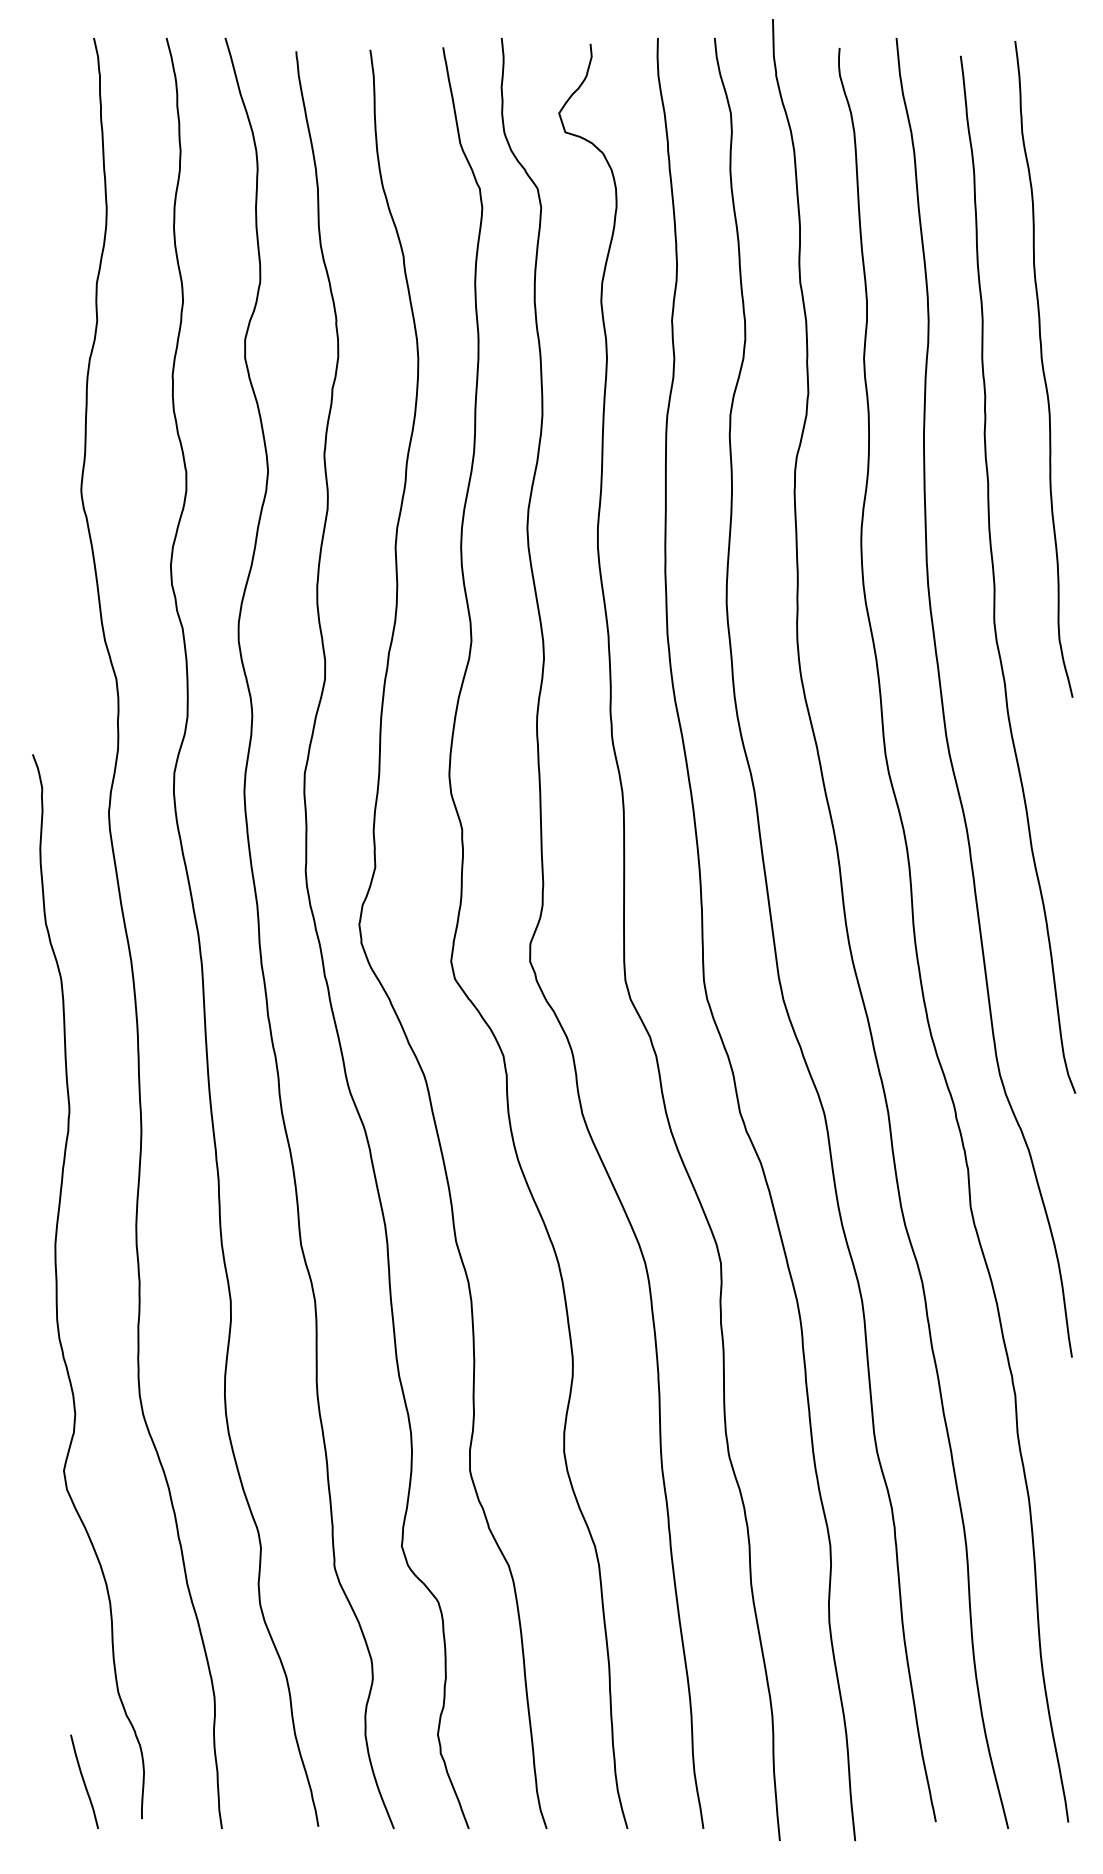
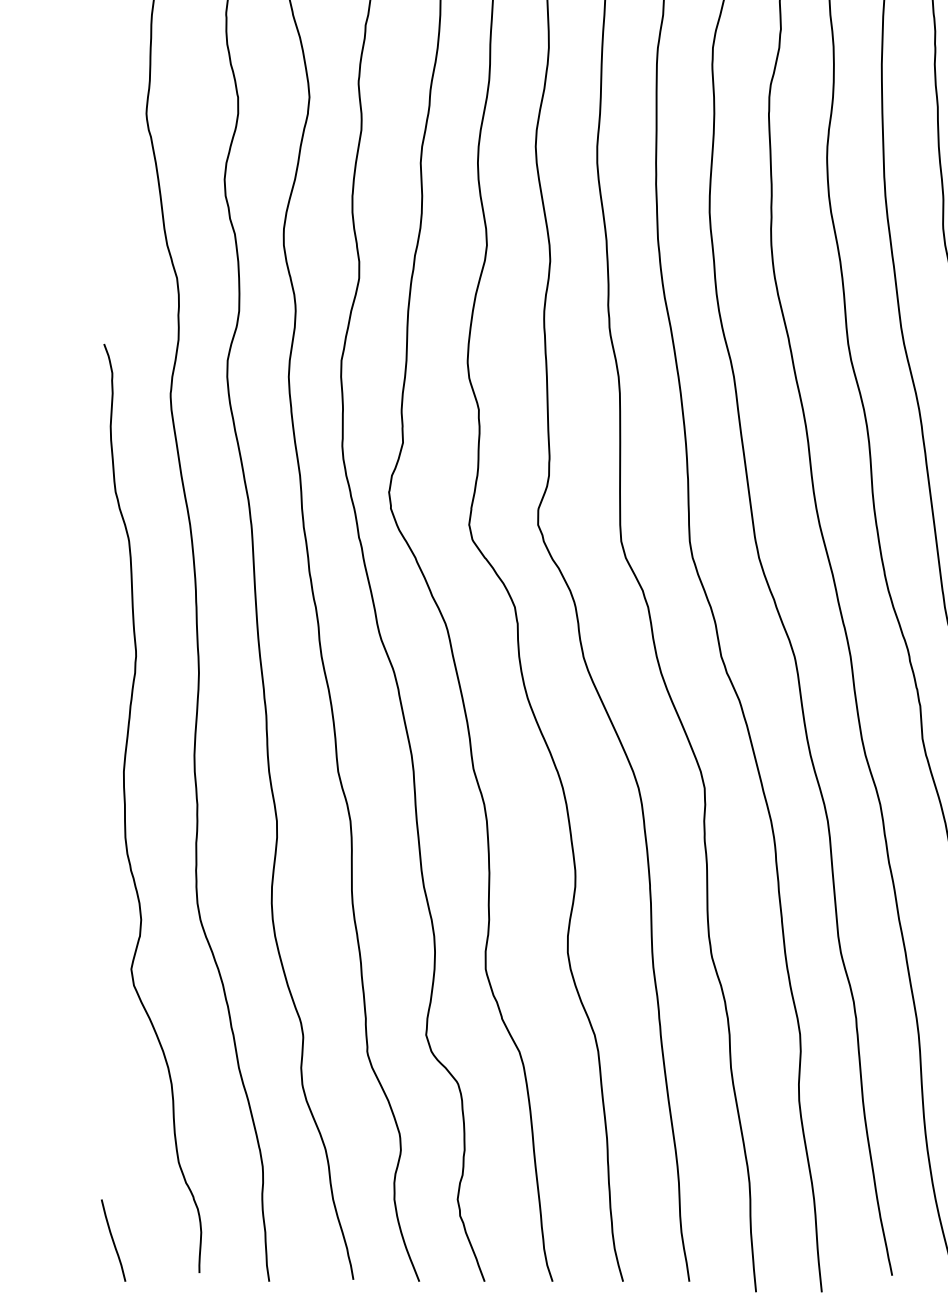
curve: (84, 1781) -> (113, 1240), moved

